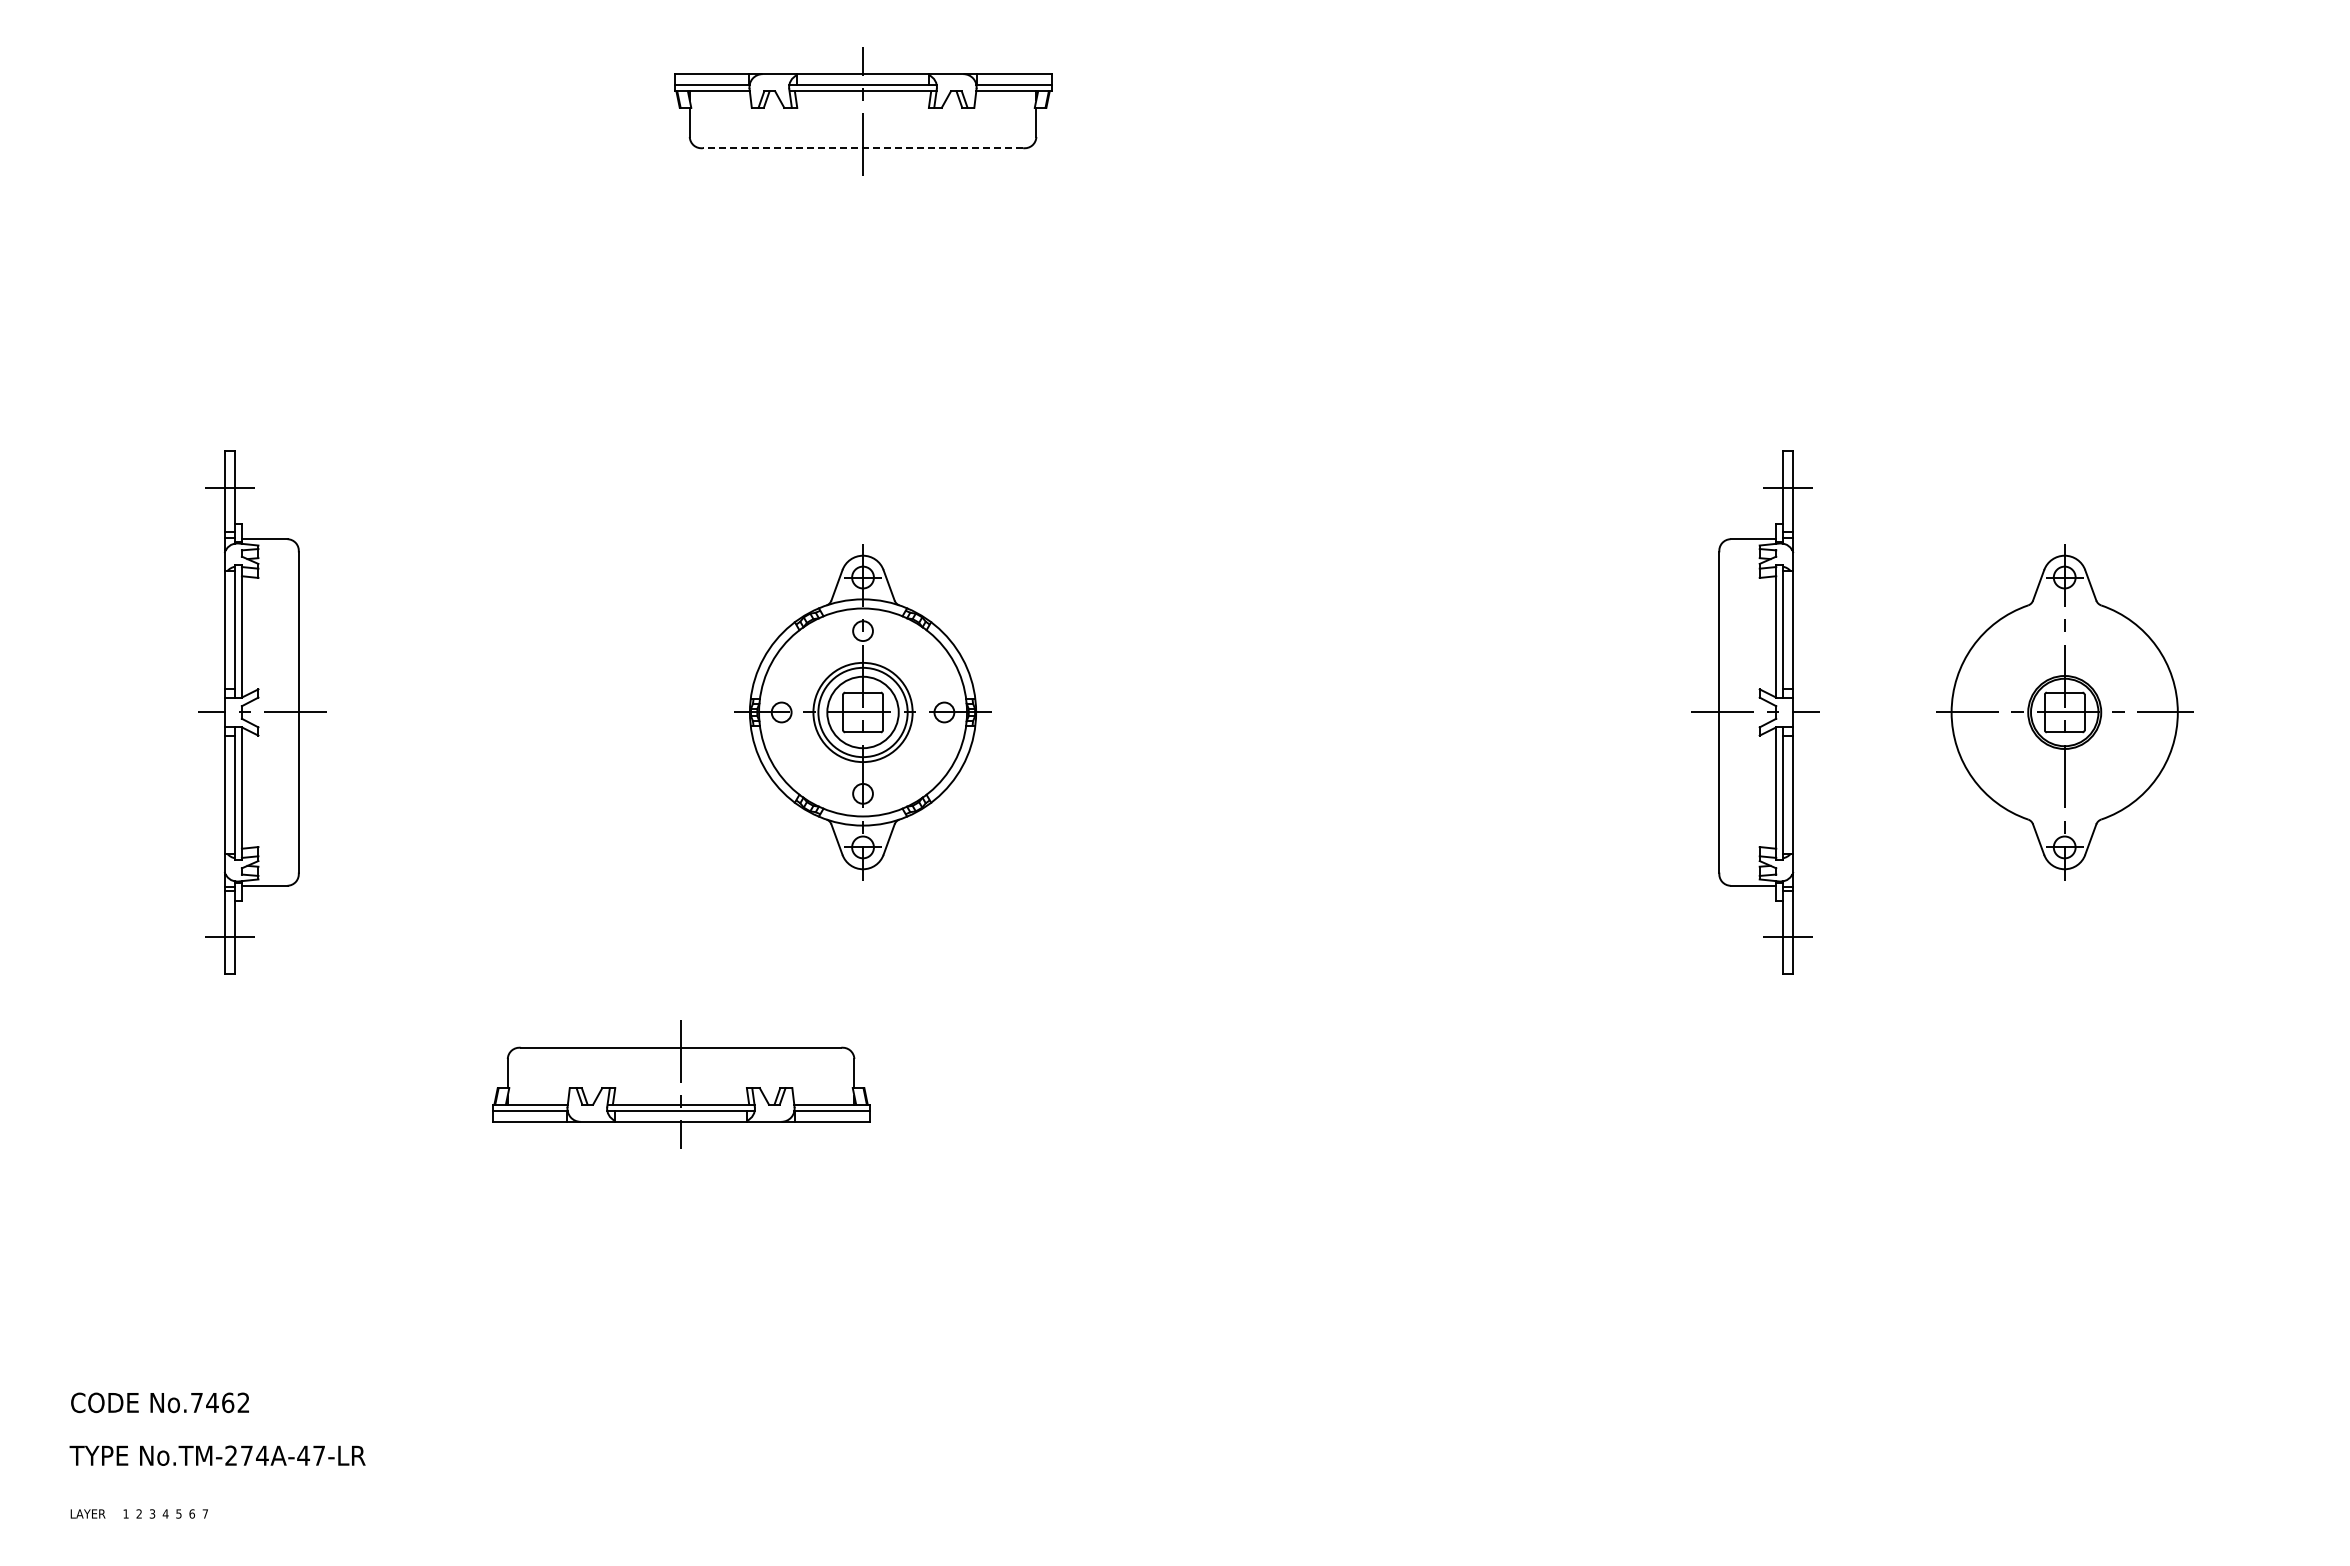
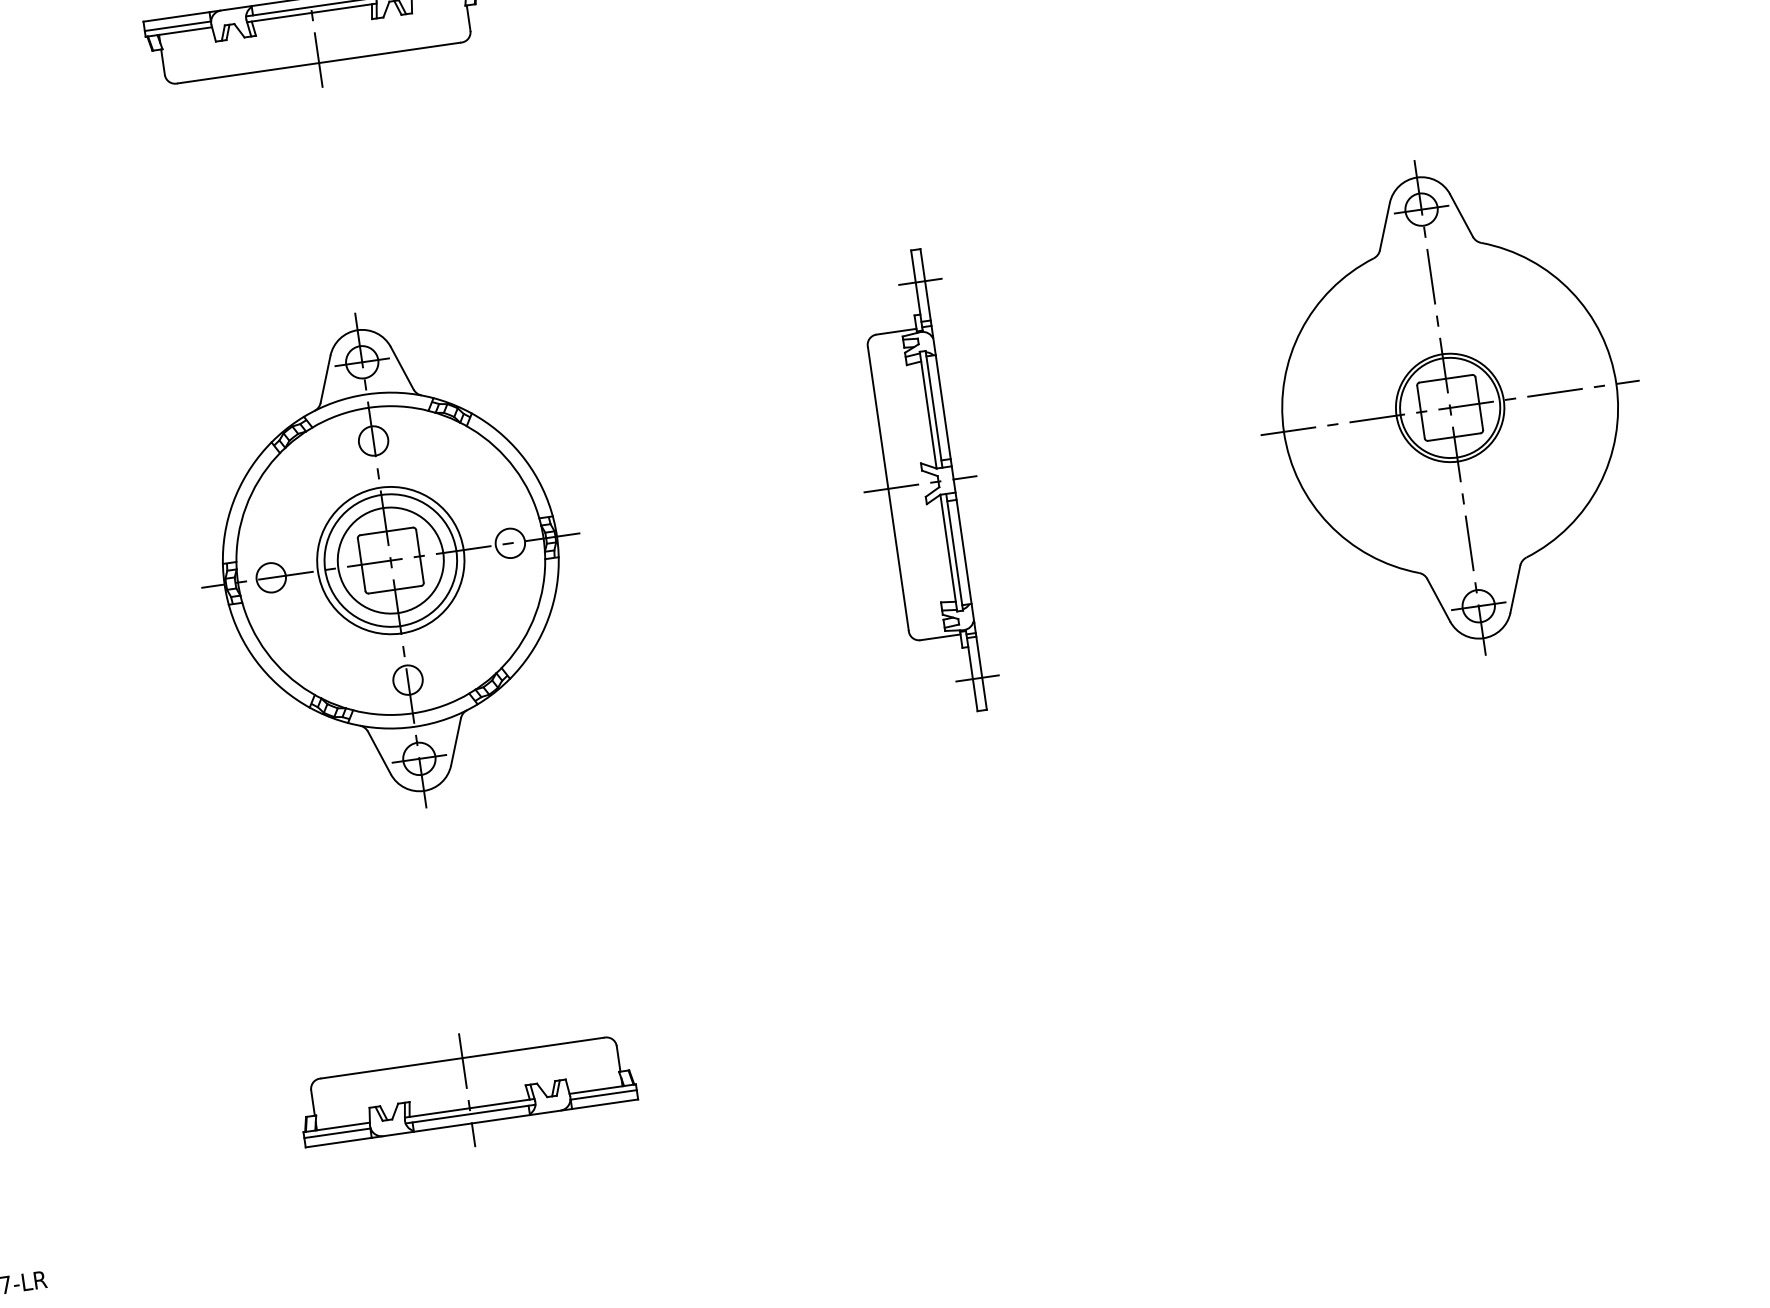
line: (862, 148) -> (318, 63), dashed -> solid
part: (862, 712) -> (390, 560), size x1.67
part: (1755, 712) -> (920, 484), moved
part: (2064, 712) -> (1450, 407), size x1.67
part: (681, 1084) -> (467, 1090), moved

